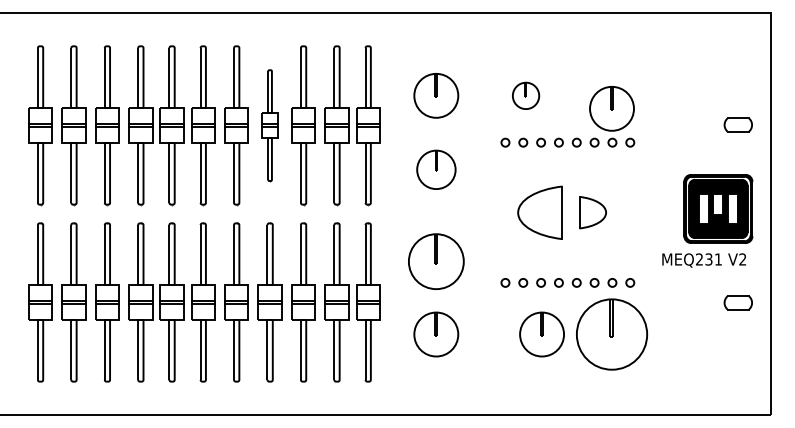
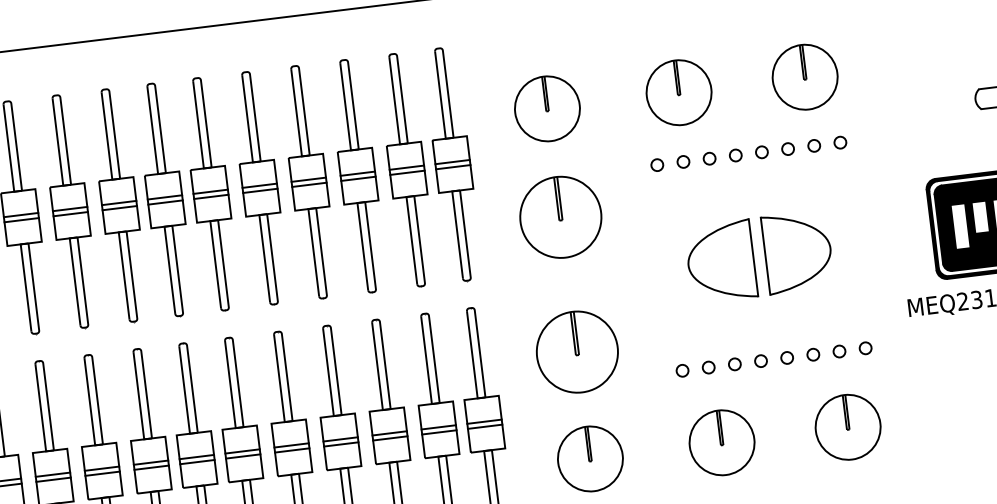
part: (525, 95) -> (678, 92), size x1.67
part: (611, 108) -> (804, 76), moved
part: (269, 125) -> (308, 182), size x1.43
part: (436, 169) -> (561, 216), size x1.43
part: (592, 212) -> (797, 251), size x1.67
part: (541, 334) -> (721, 442), moved
part: (611, 334) -> (847, 427), size x0.62

